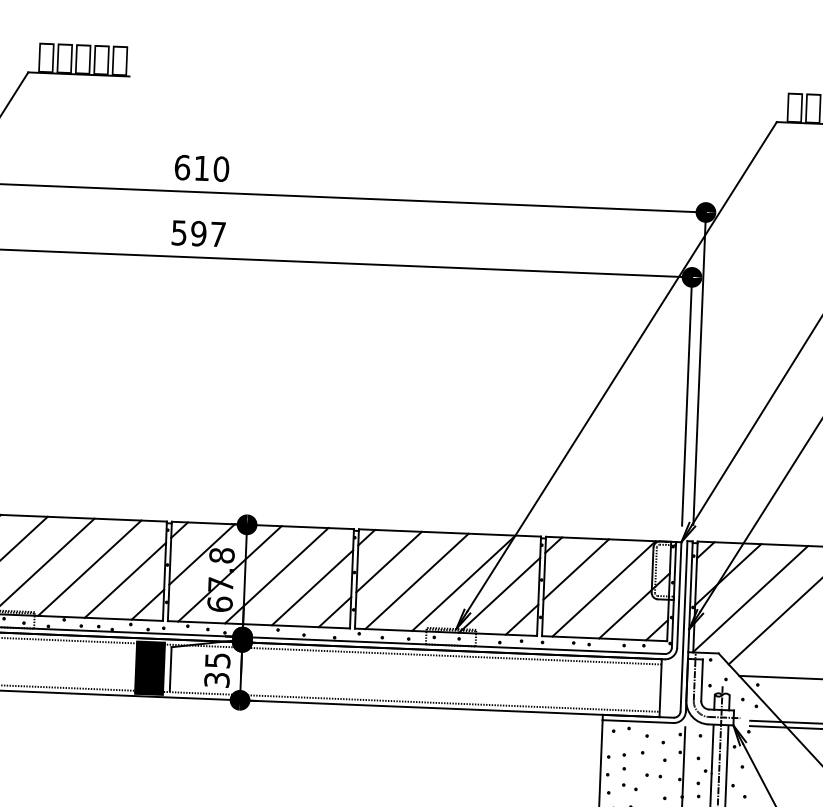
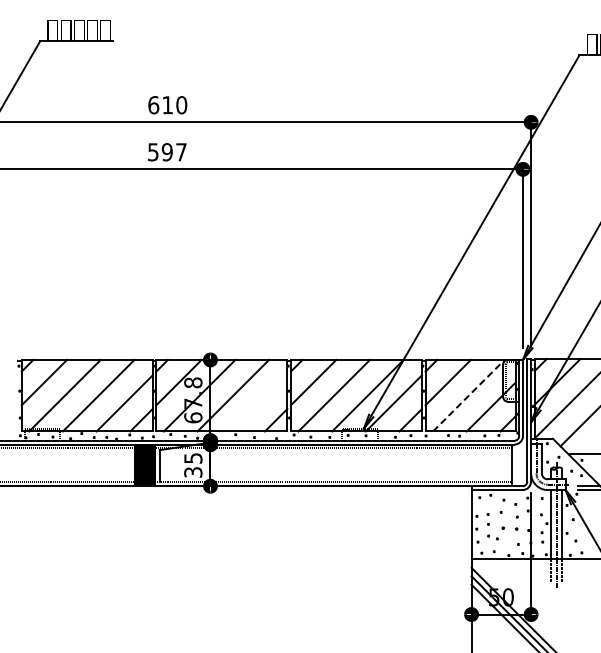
line: (312, 588) -> (259, 403), removed
line: (603, 588) -> (468, 395), solid -> dashed
part: (653, 775) -> (509, 528), size x1.4

